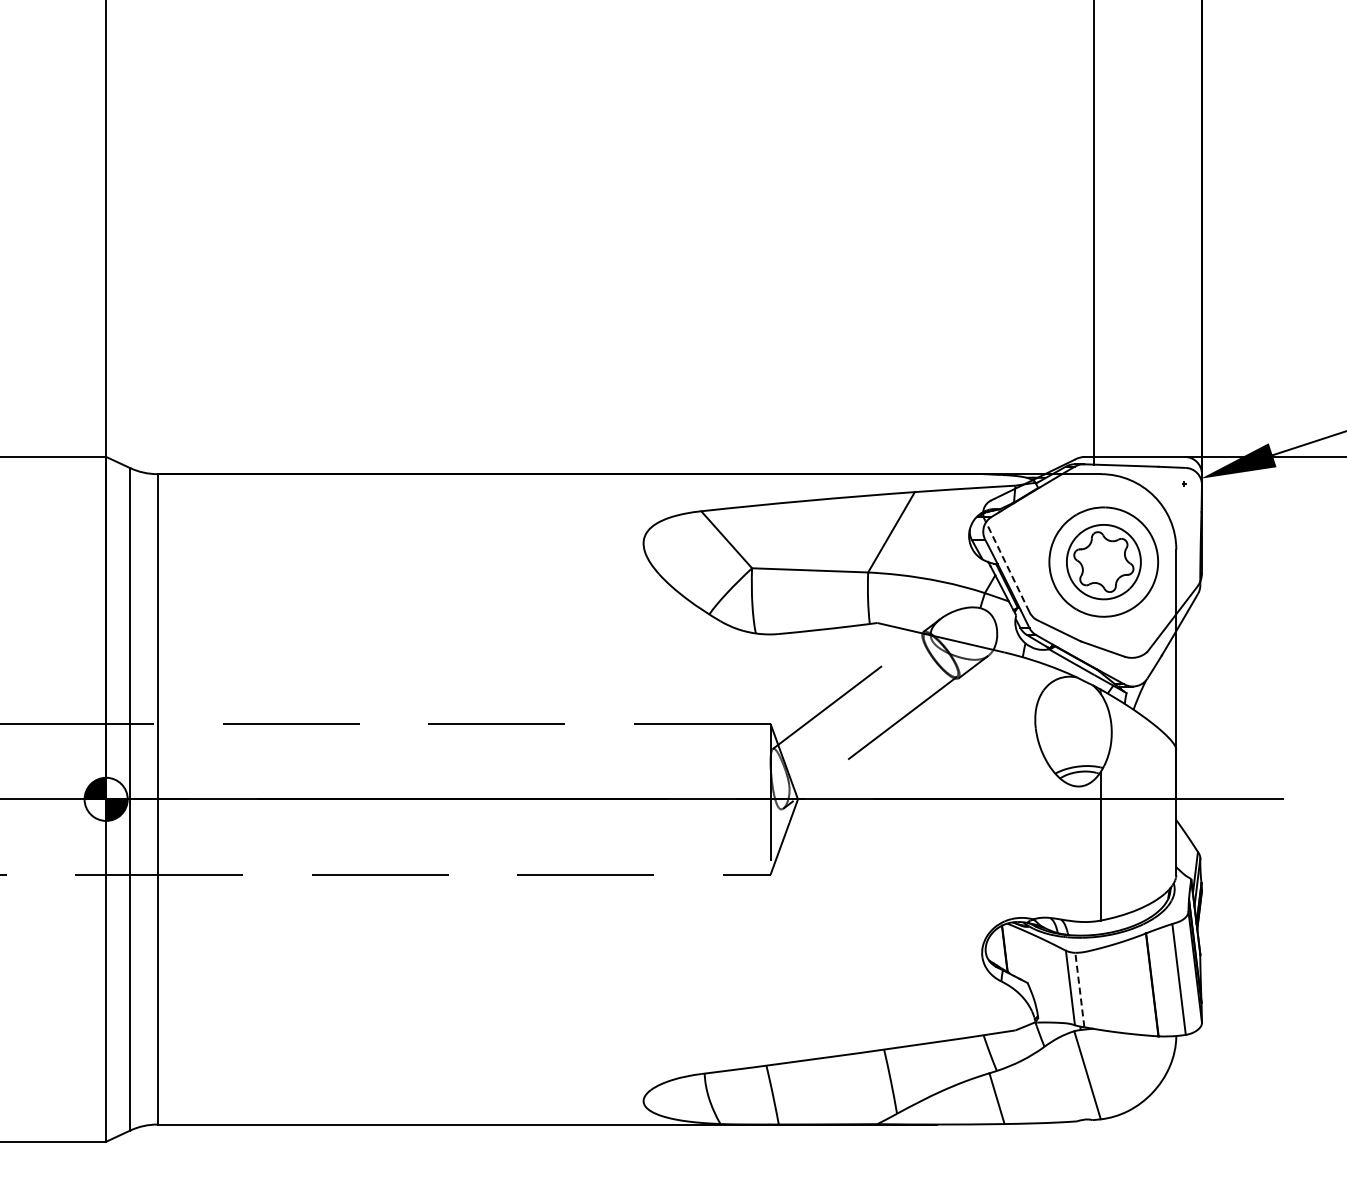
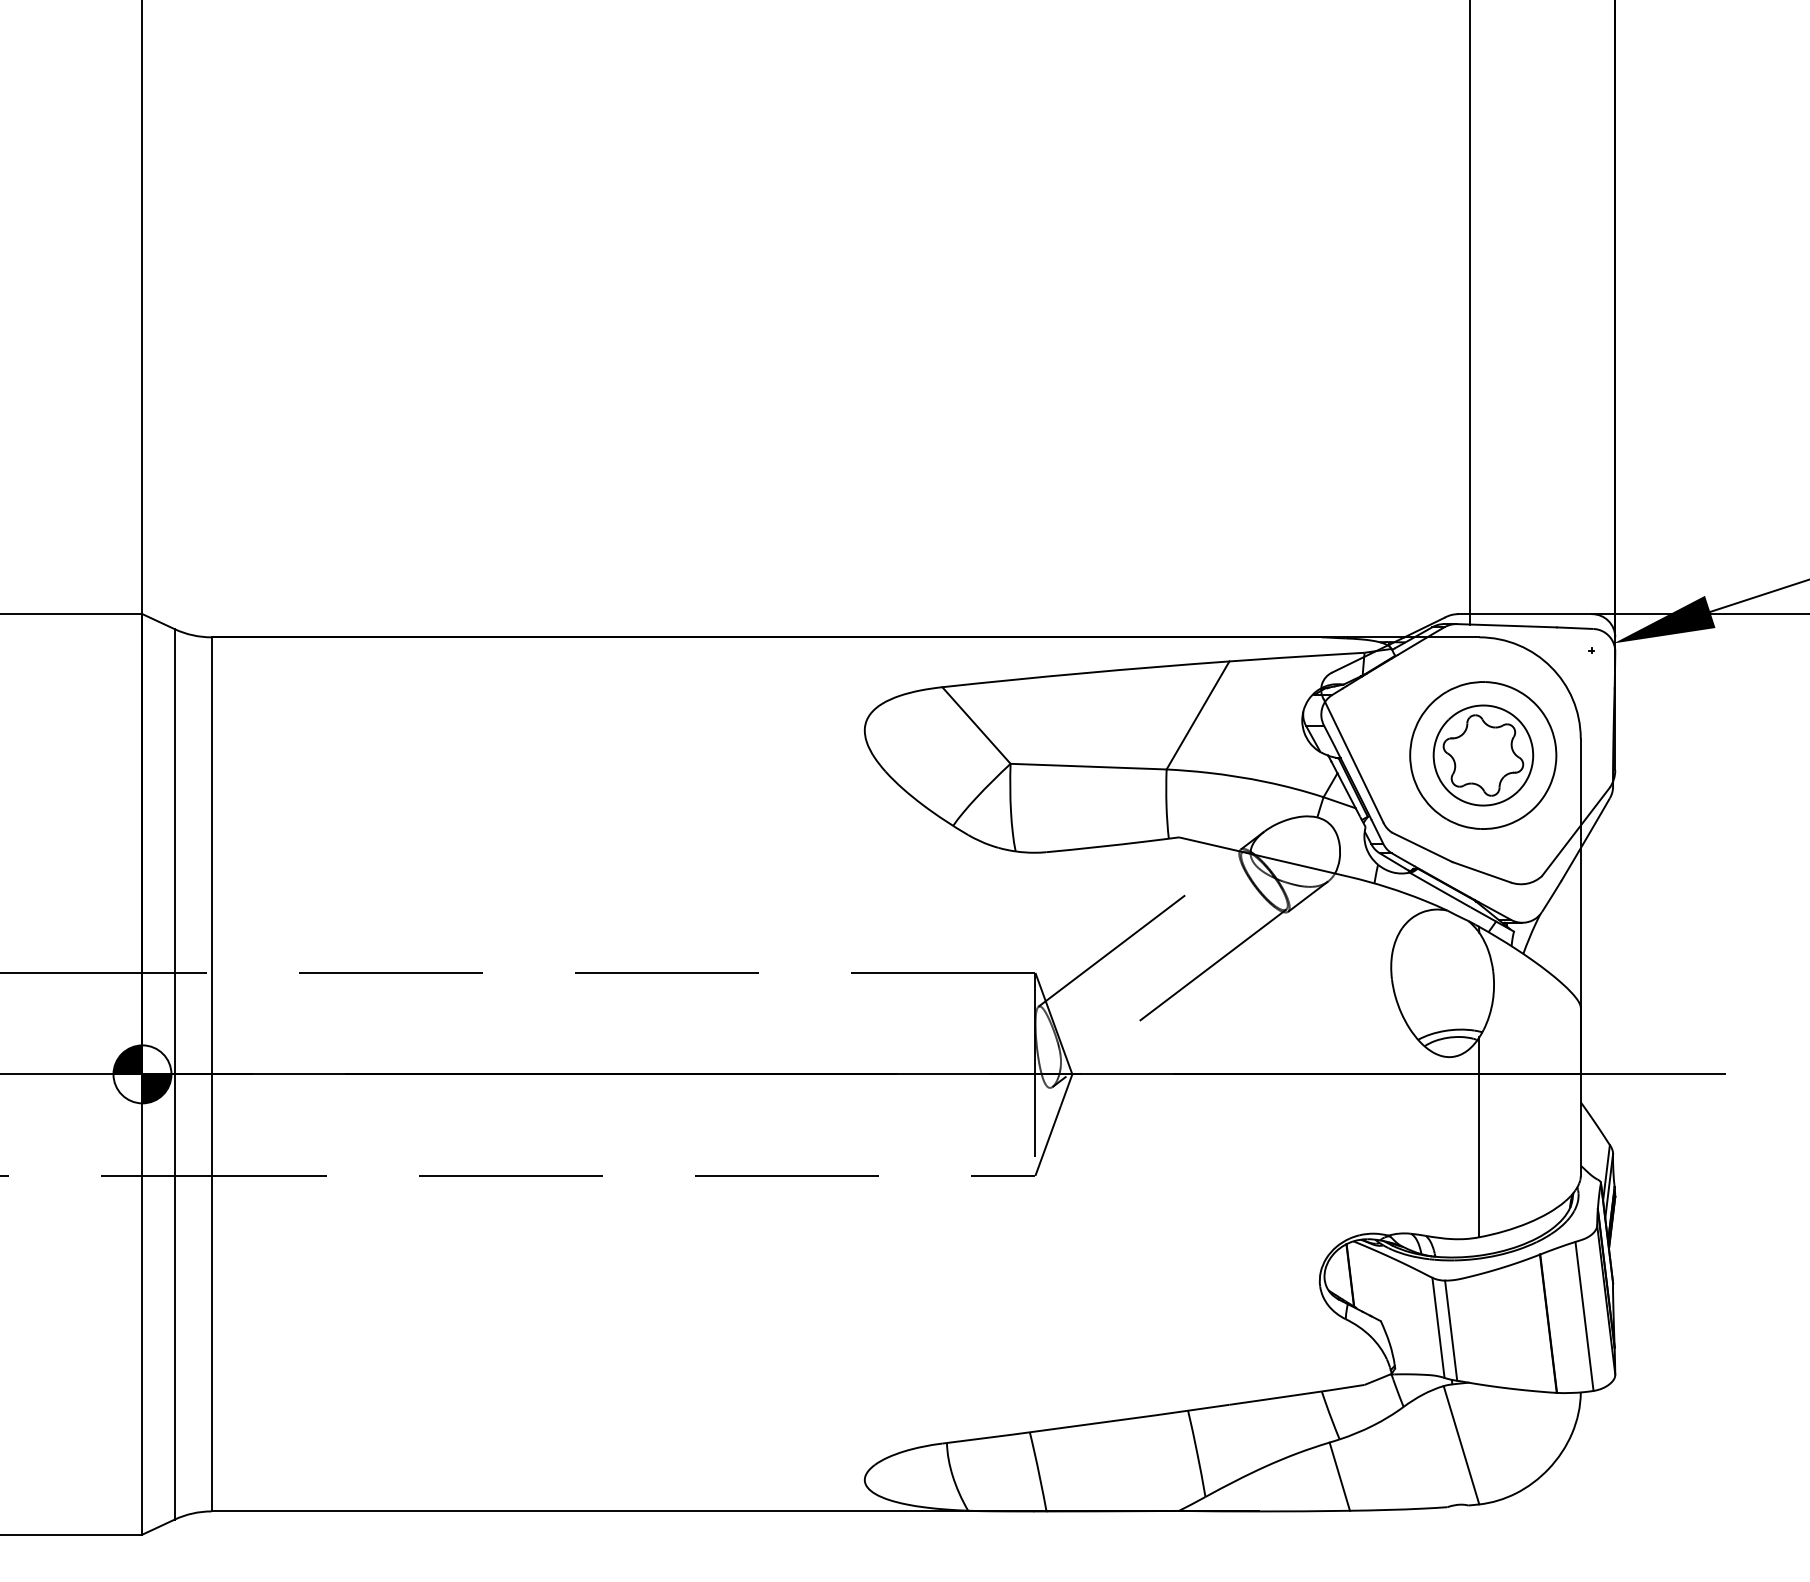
line: (1007, 566) -> (1353, 761), dashed -> solid
line: (1079, 990) -> (1450, 1331), dashed -> solid

